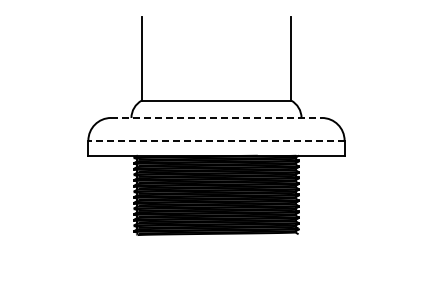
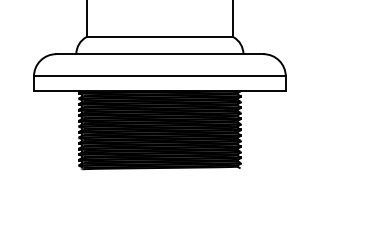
line: (216, 117) -> (159, 53), dashed -> solid
line: (216, 140) -> (159, 76), dashed -> solid

